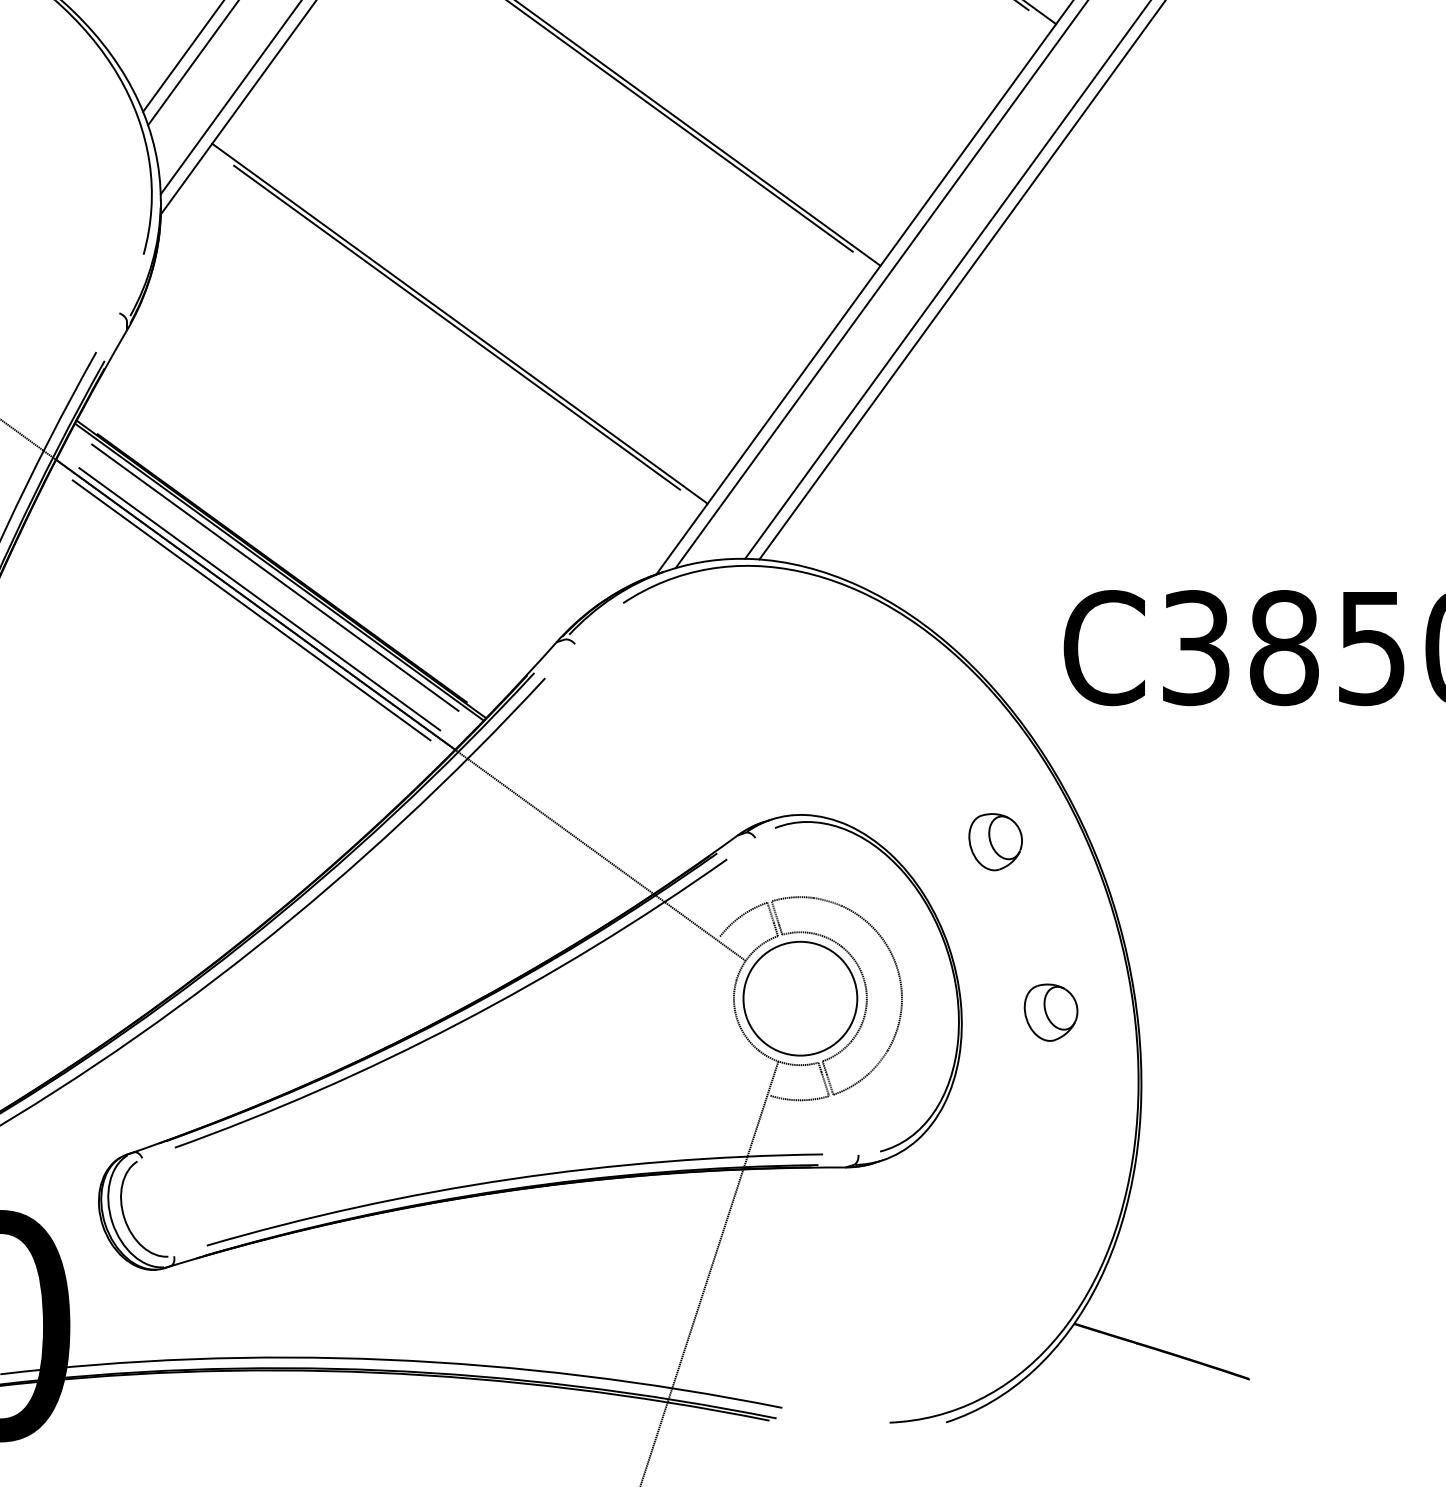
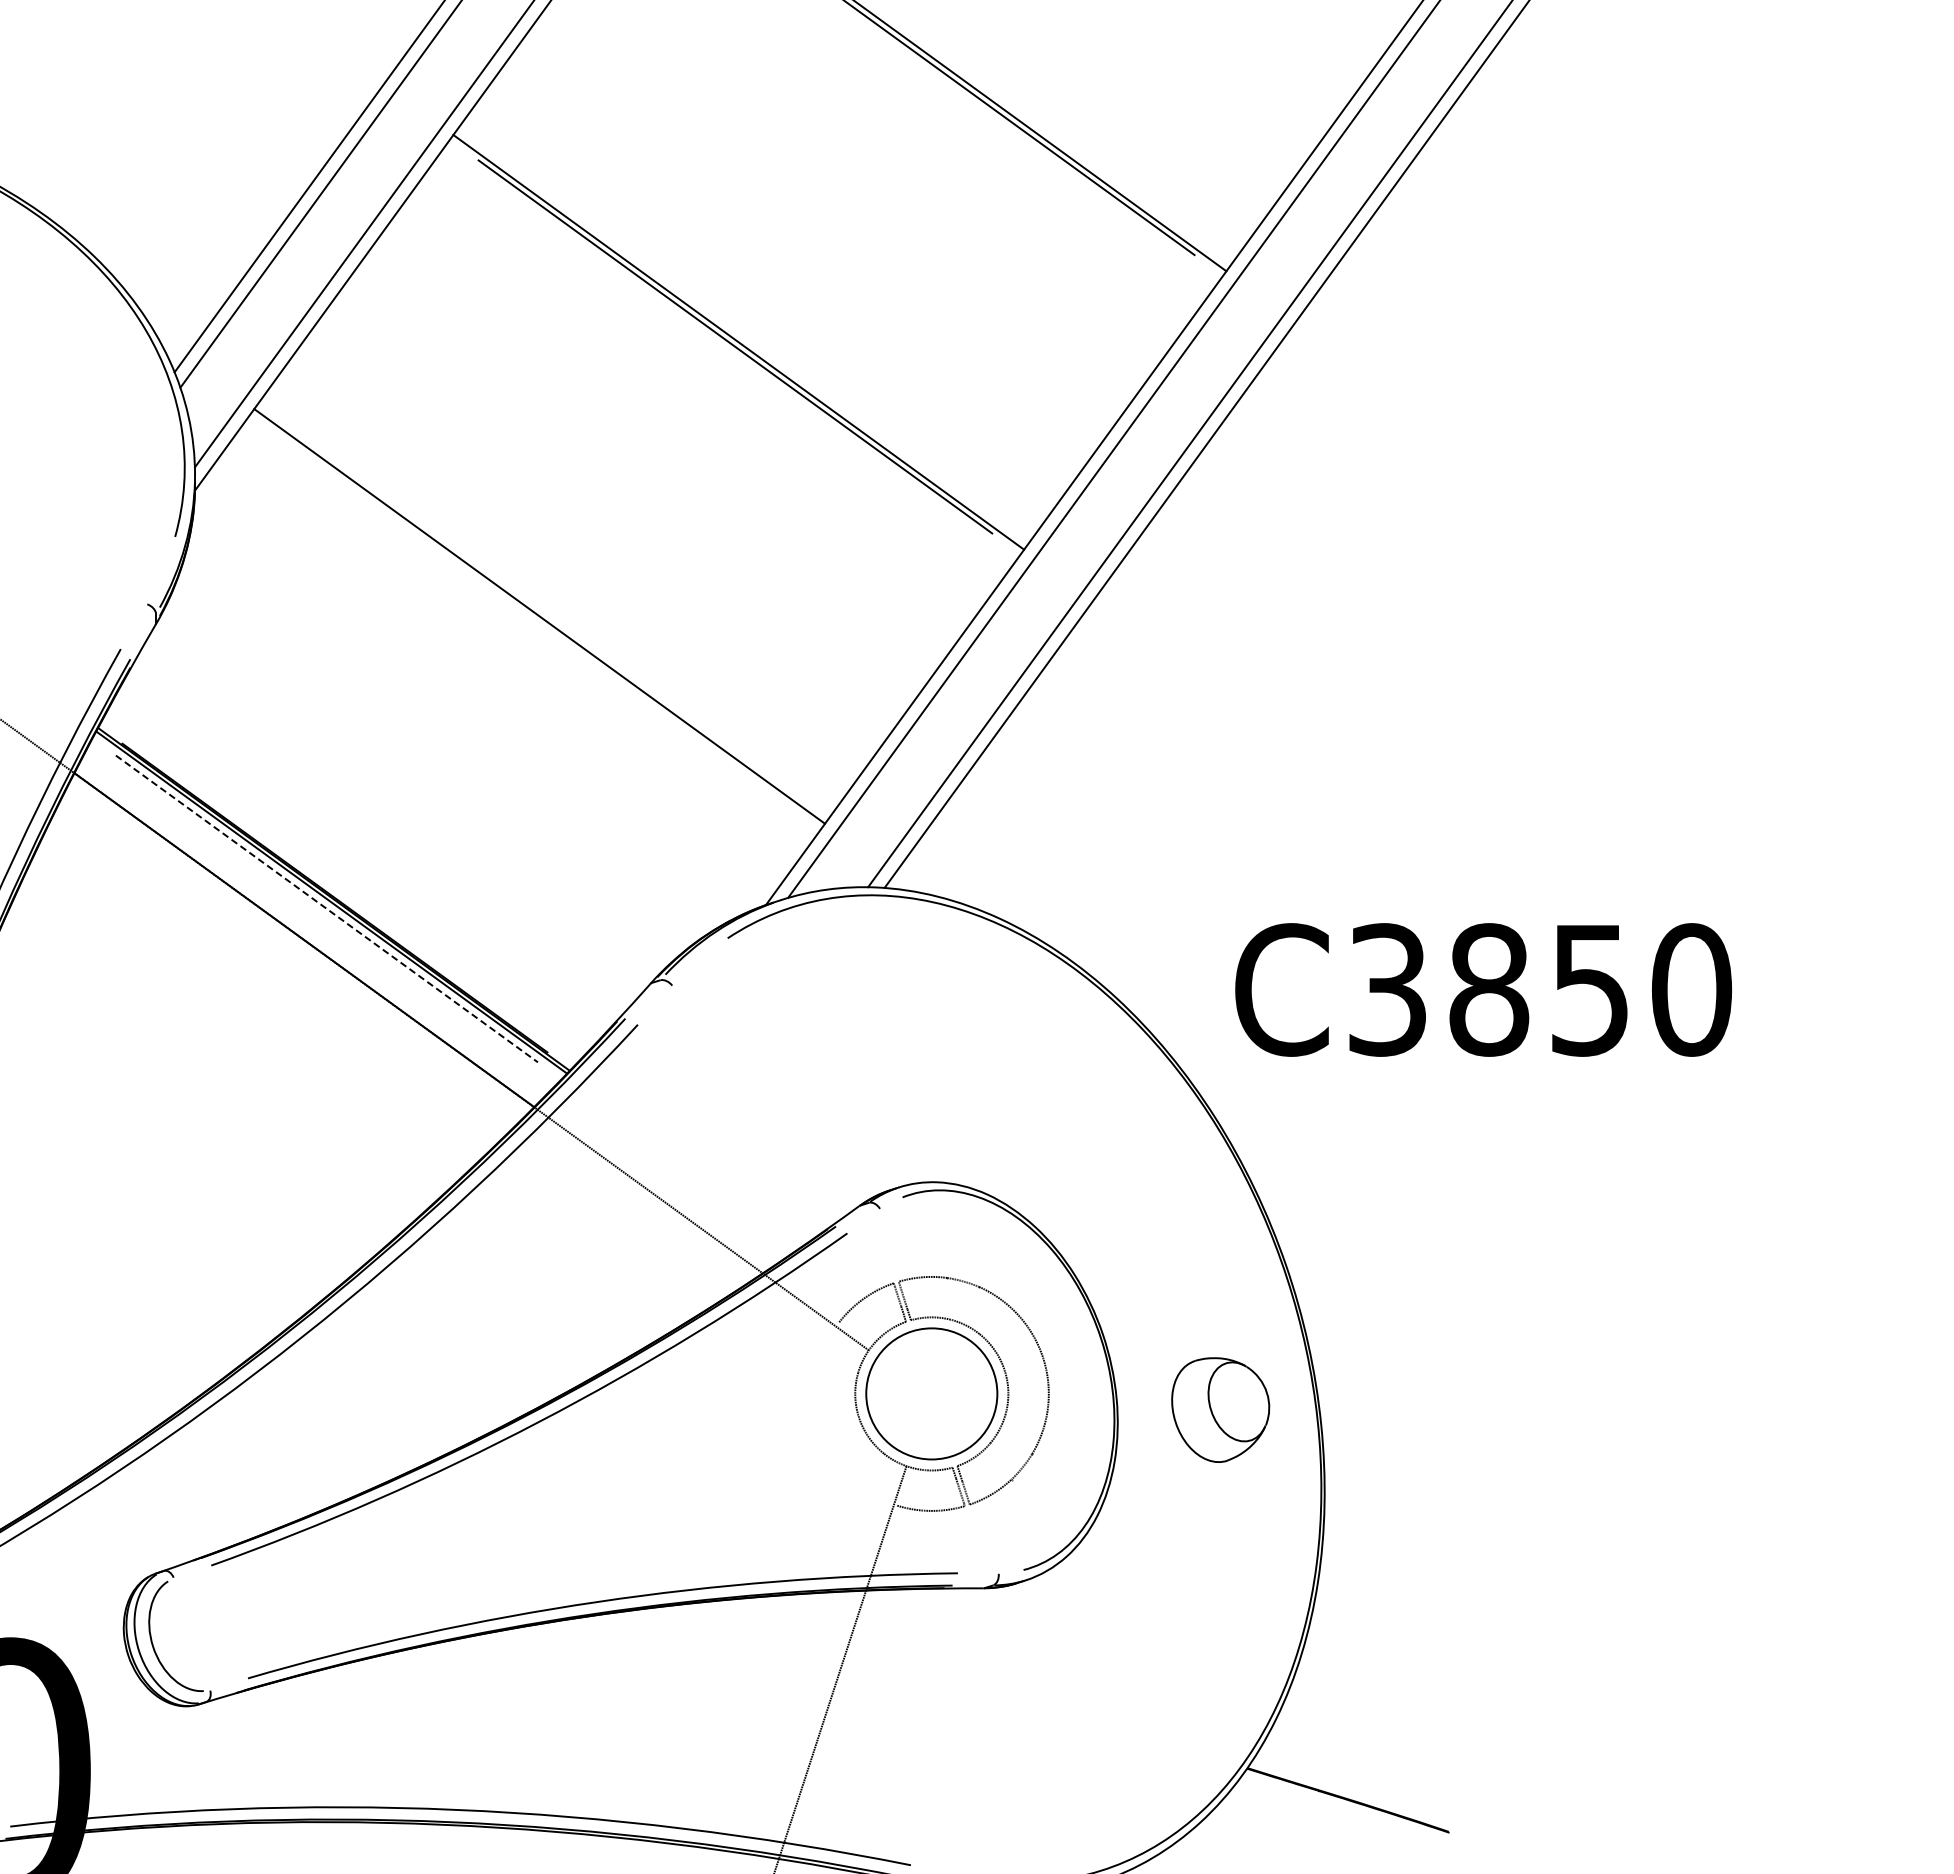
line: (457, 327) -> (536, 620), removed
line: (274, 577) -> (326, 908), solid -> dashed
line: (259, 599) -> (308, 933), removed
line: (251, 610) -> (299, 946), removed
part: (995, 842) -> (1156, 1213), removed
part: (1051, 1012) -> (1220, 1409), size x1.6

